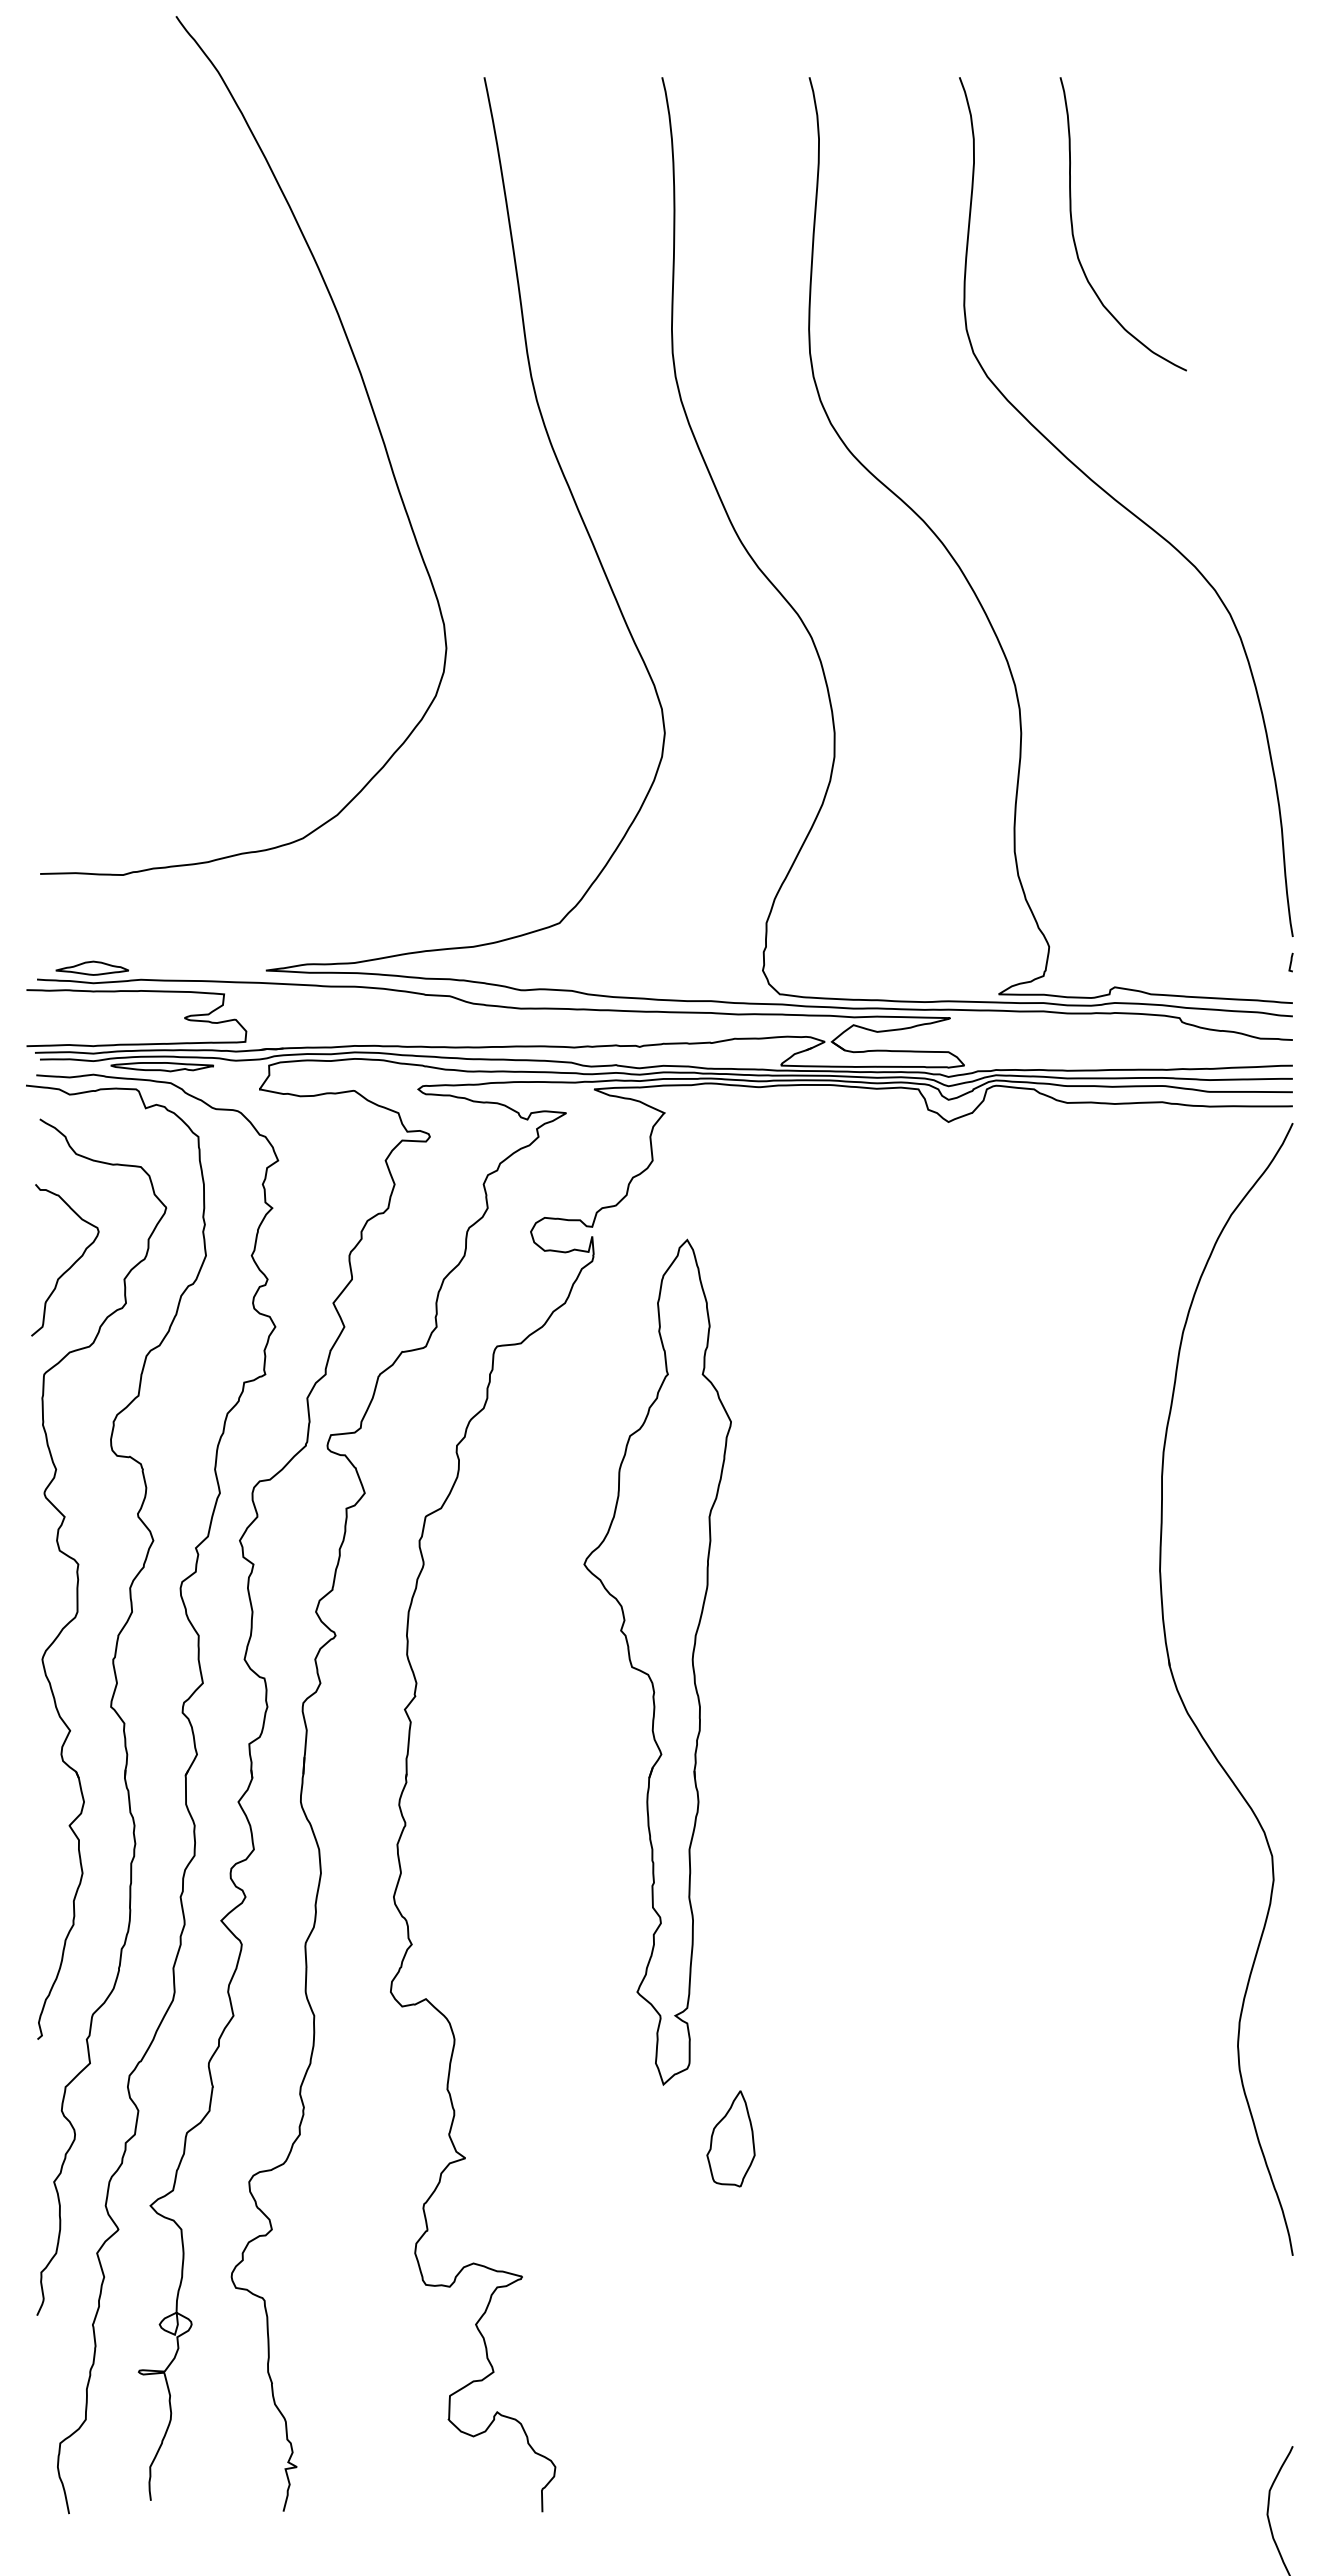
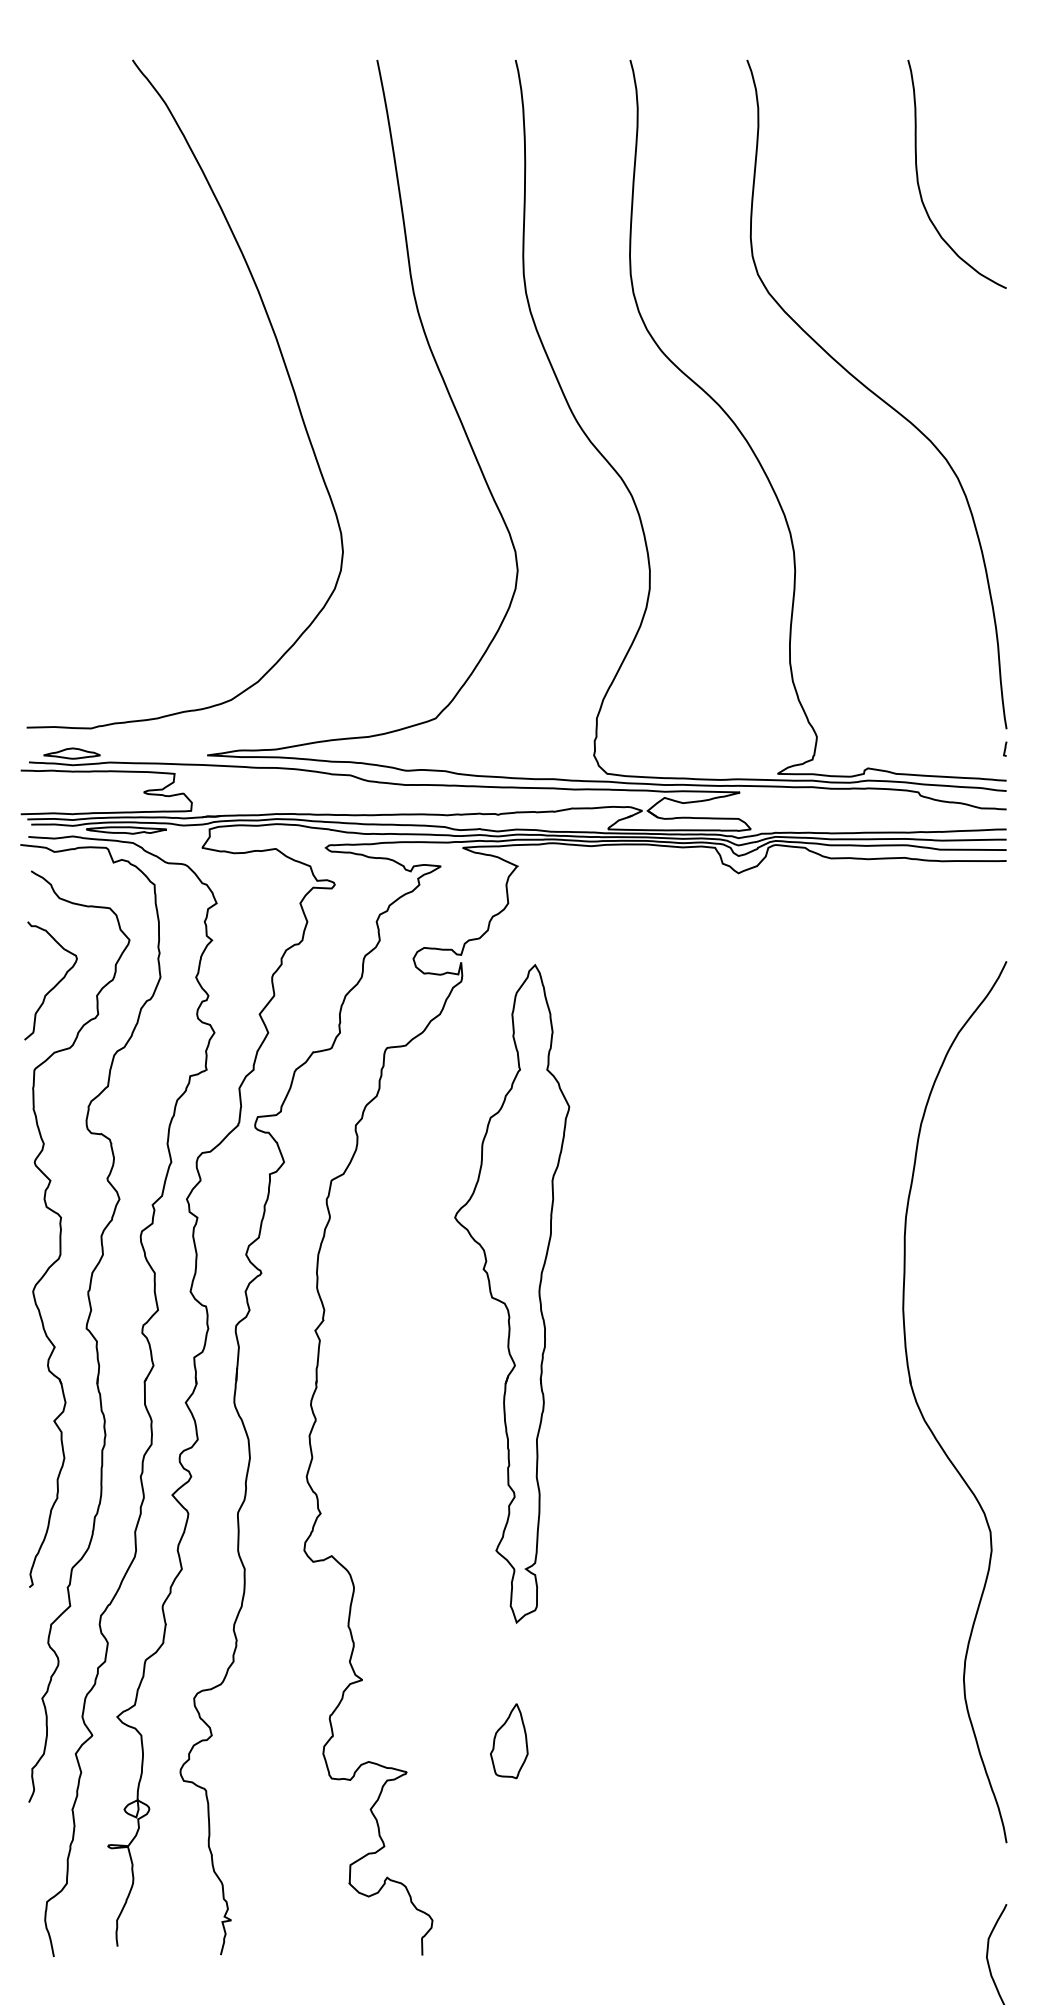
curve: (1073, 227) -> (918, 176), moved
curve: (369, 403) -> (283, 361), moved
part: (1185, 1705) -> (923, 1414), moved
part: (730, 2138) -> (508, 1740), moved

